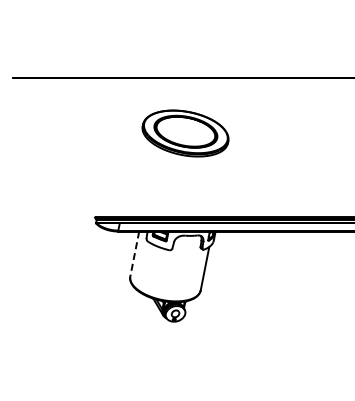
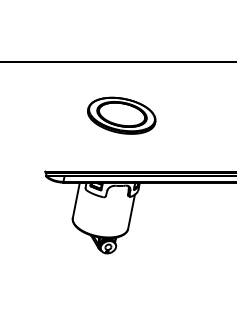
part: (185, 133) -> (121, 115), moved
line: (134, 254) -> (76, 200), dashed -> solid

